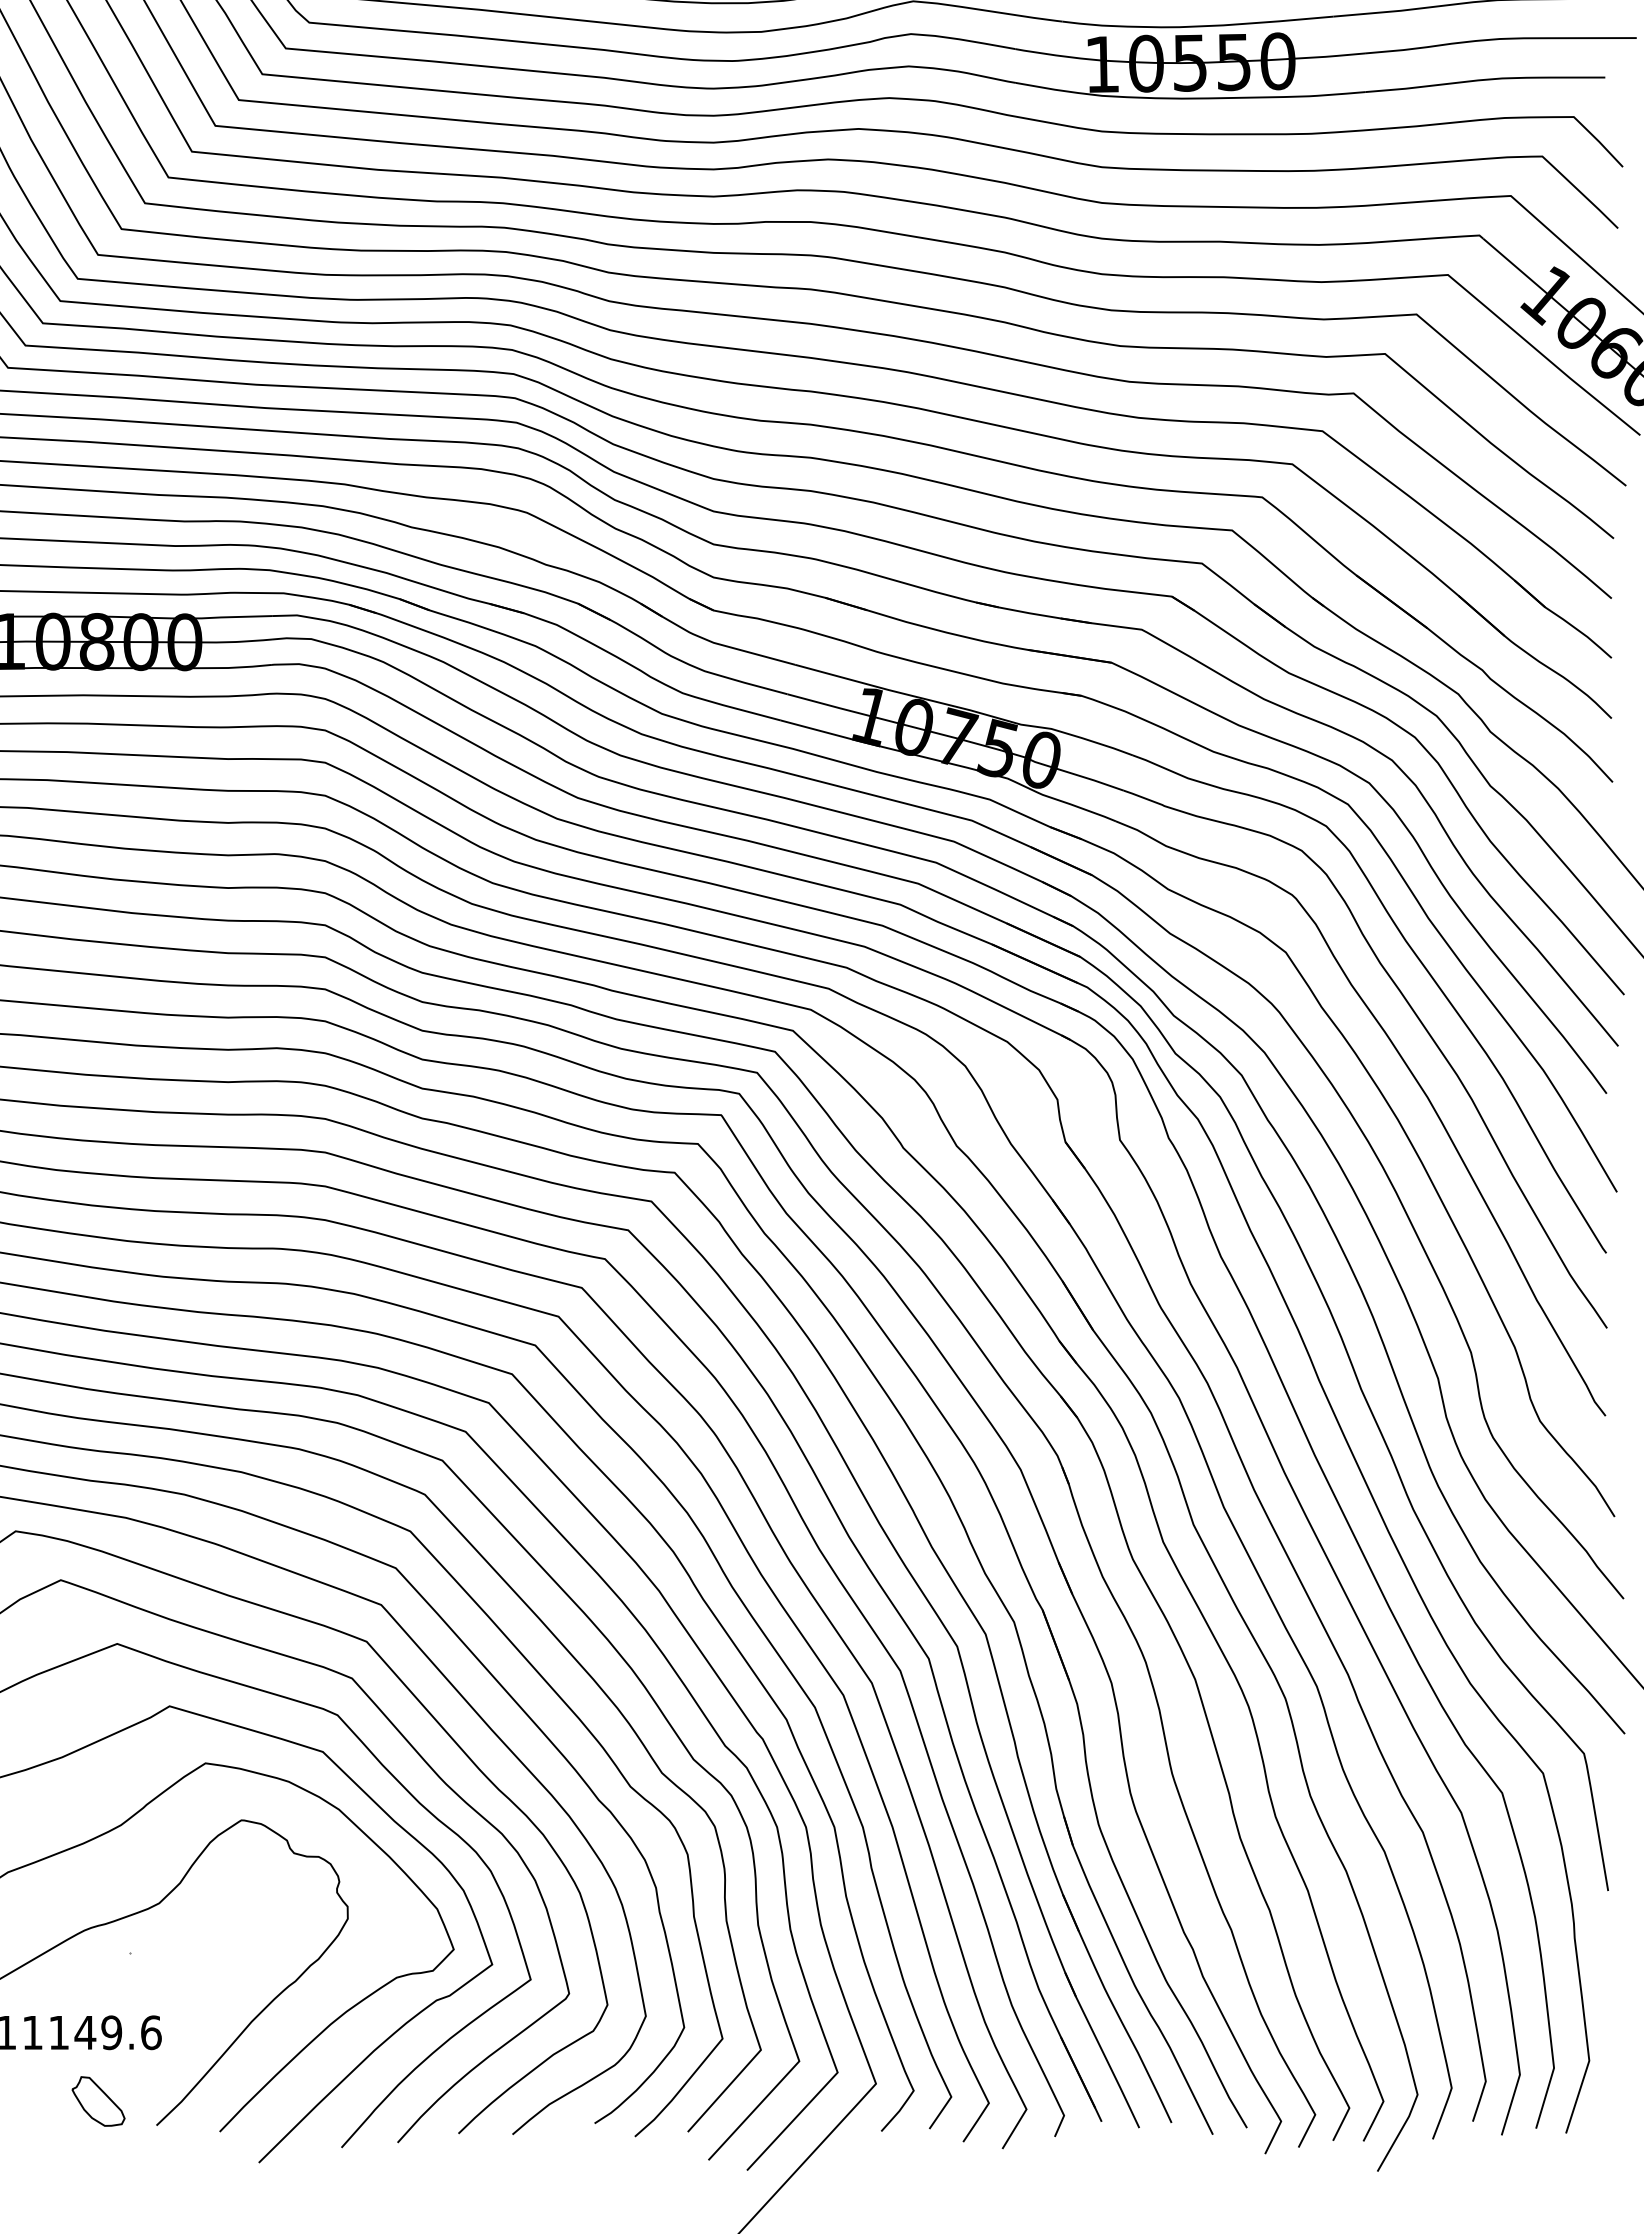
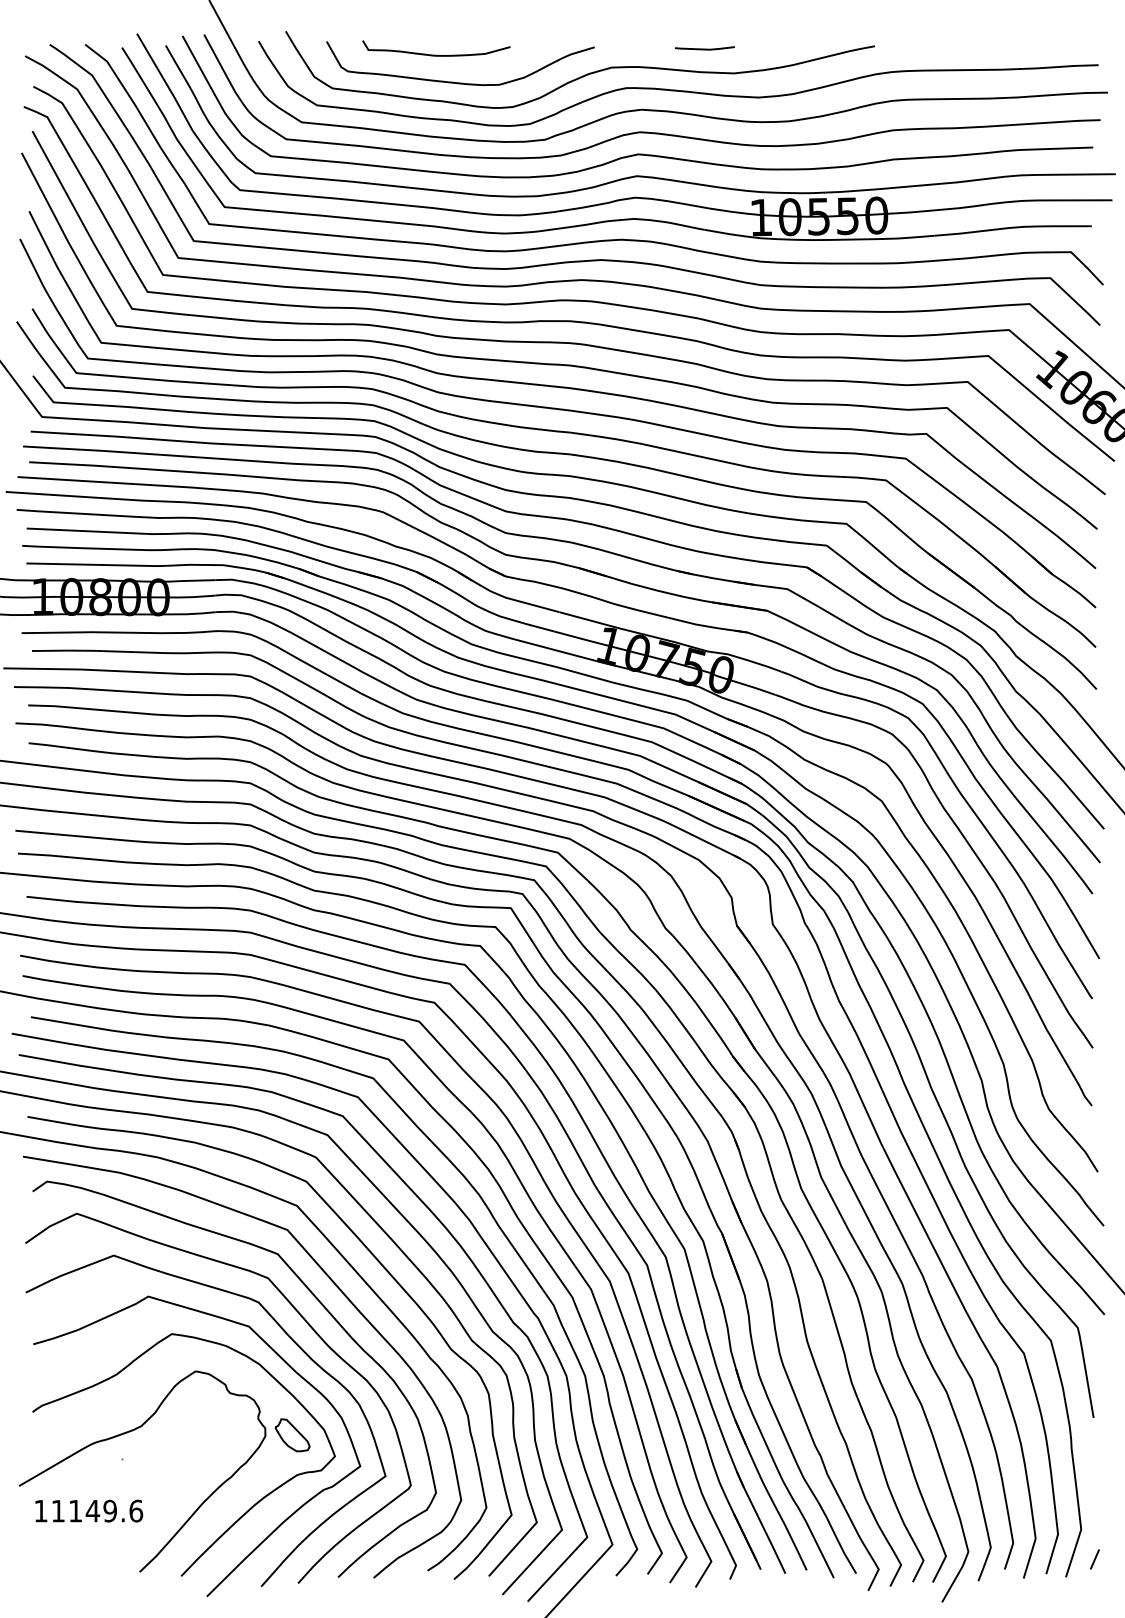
part: (98, 2101) -> (292, 1435), moved
line: (1609, 2106) -> (1094, 1559), added

